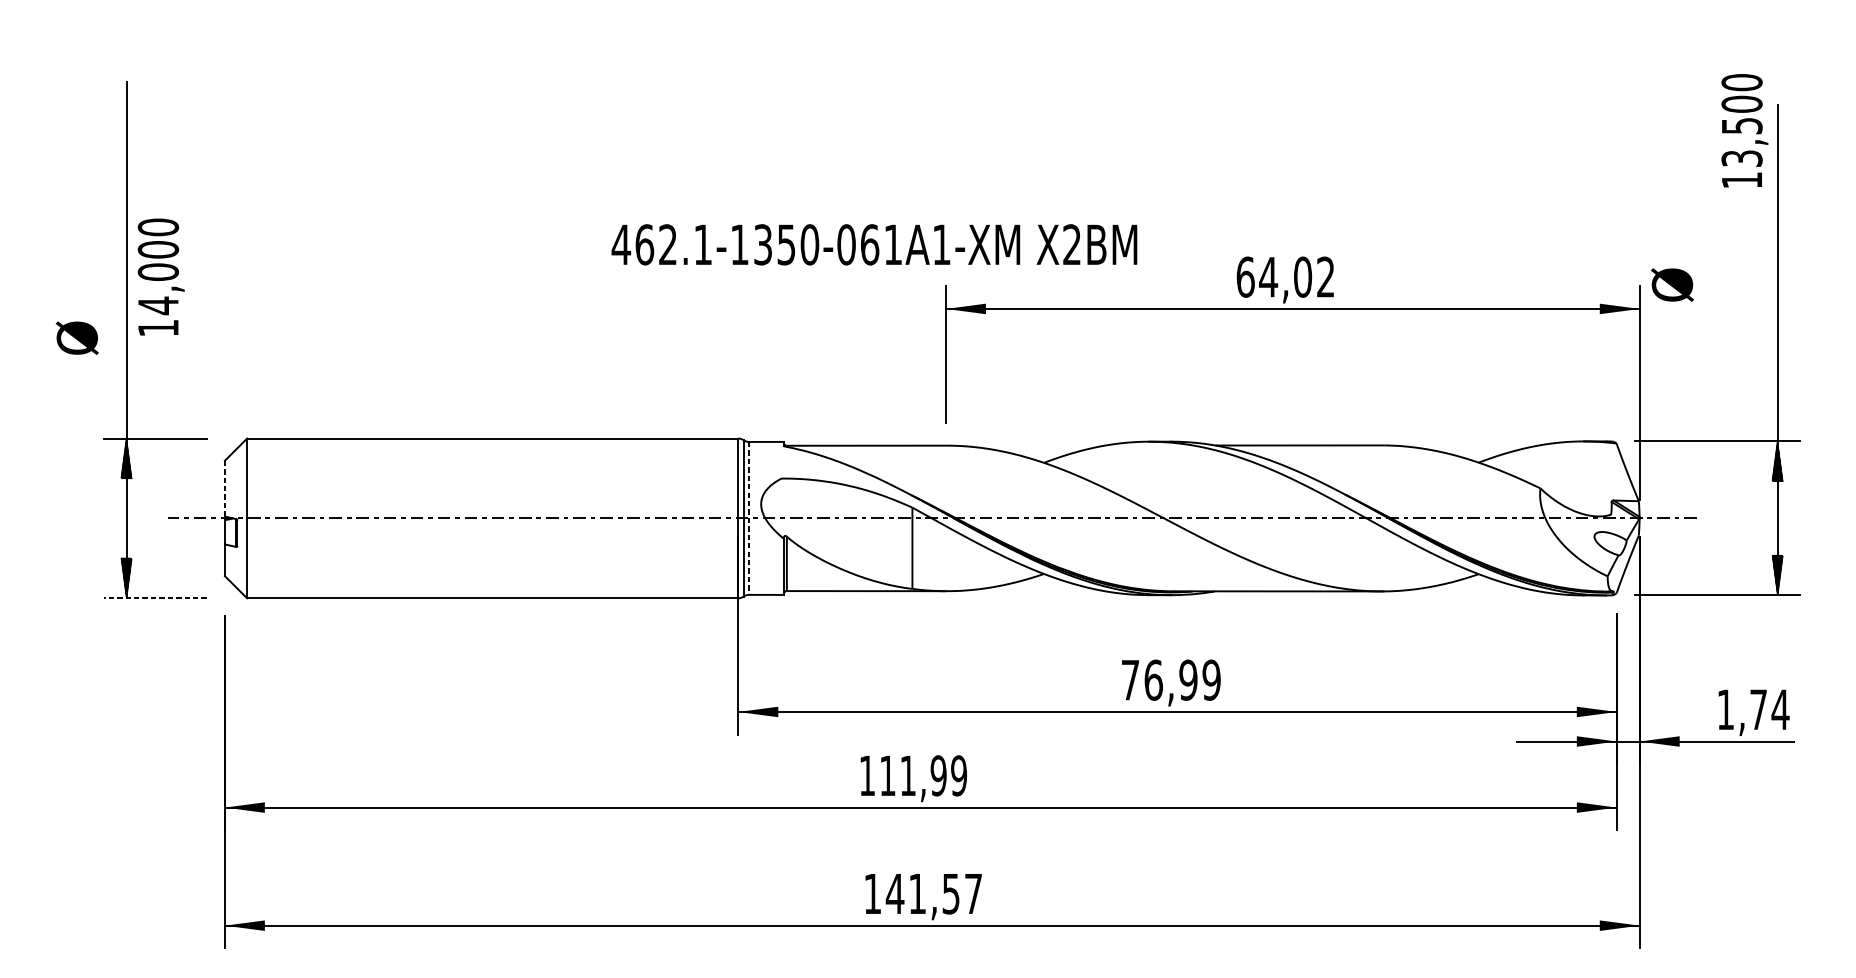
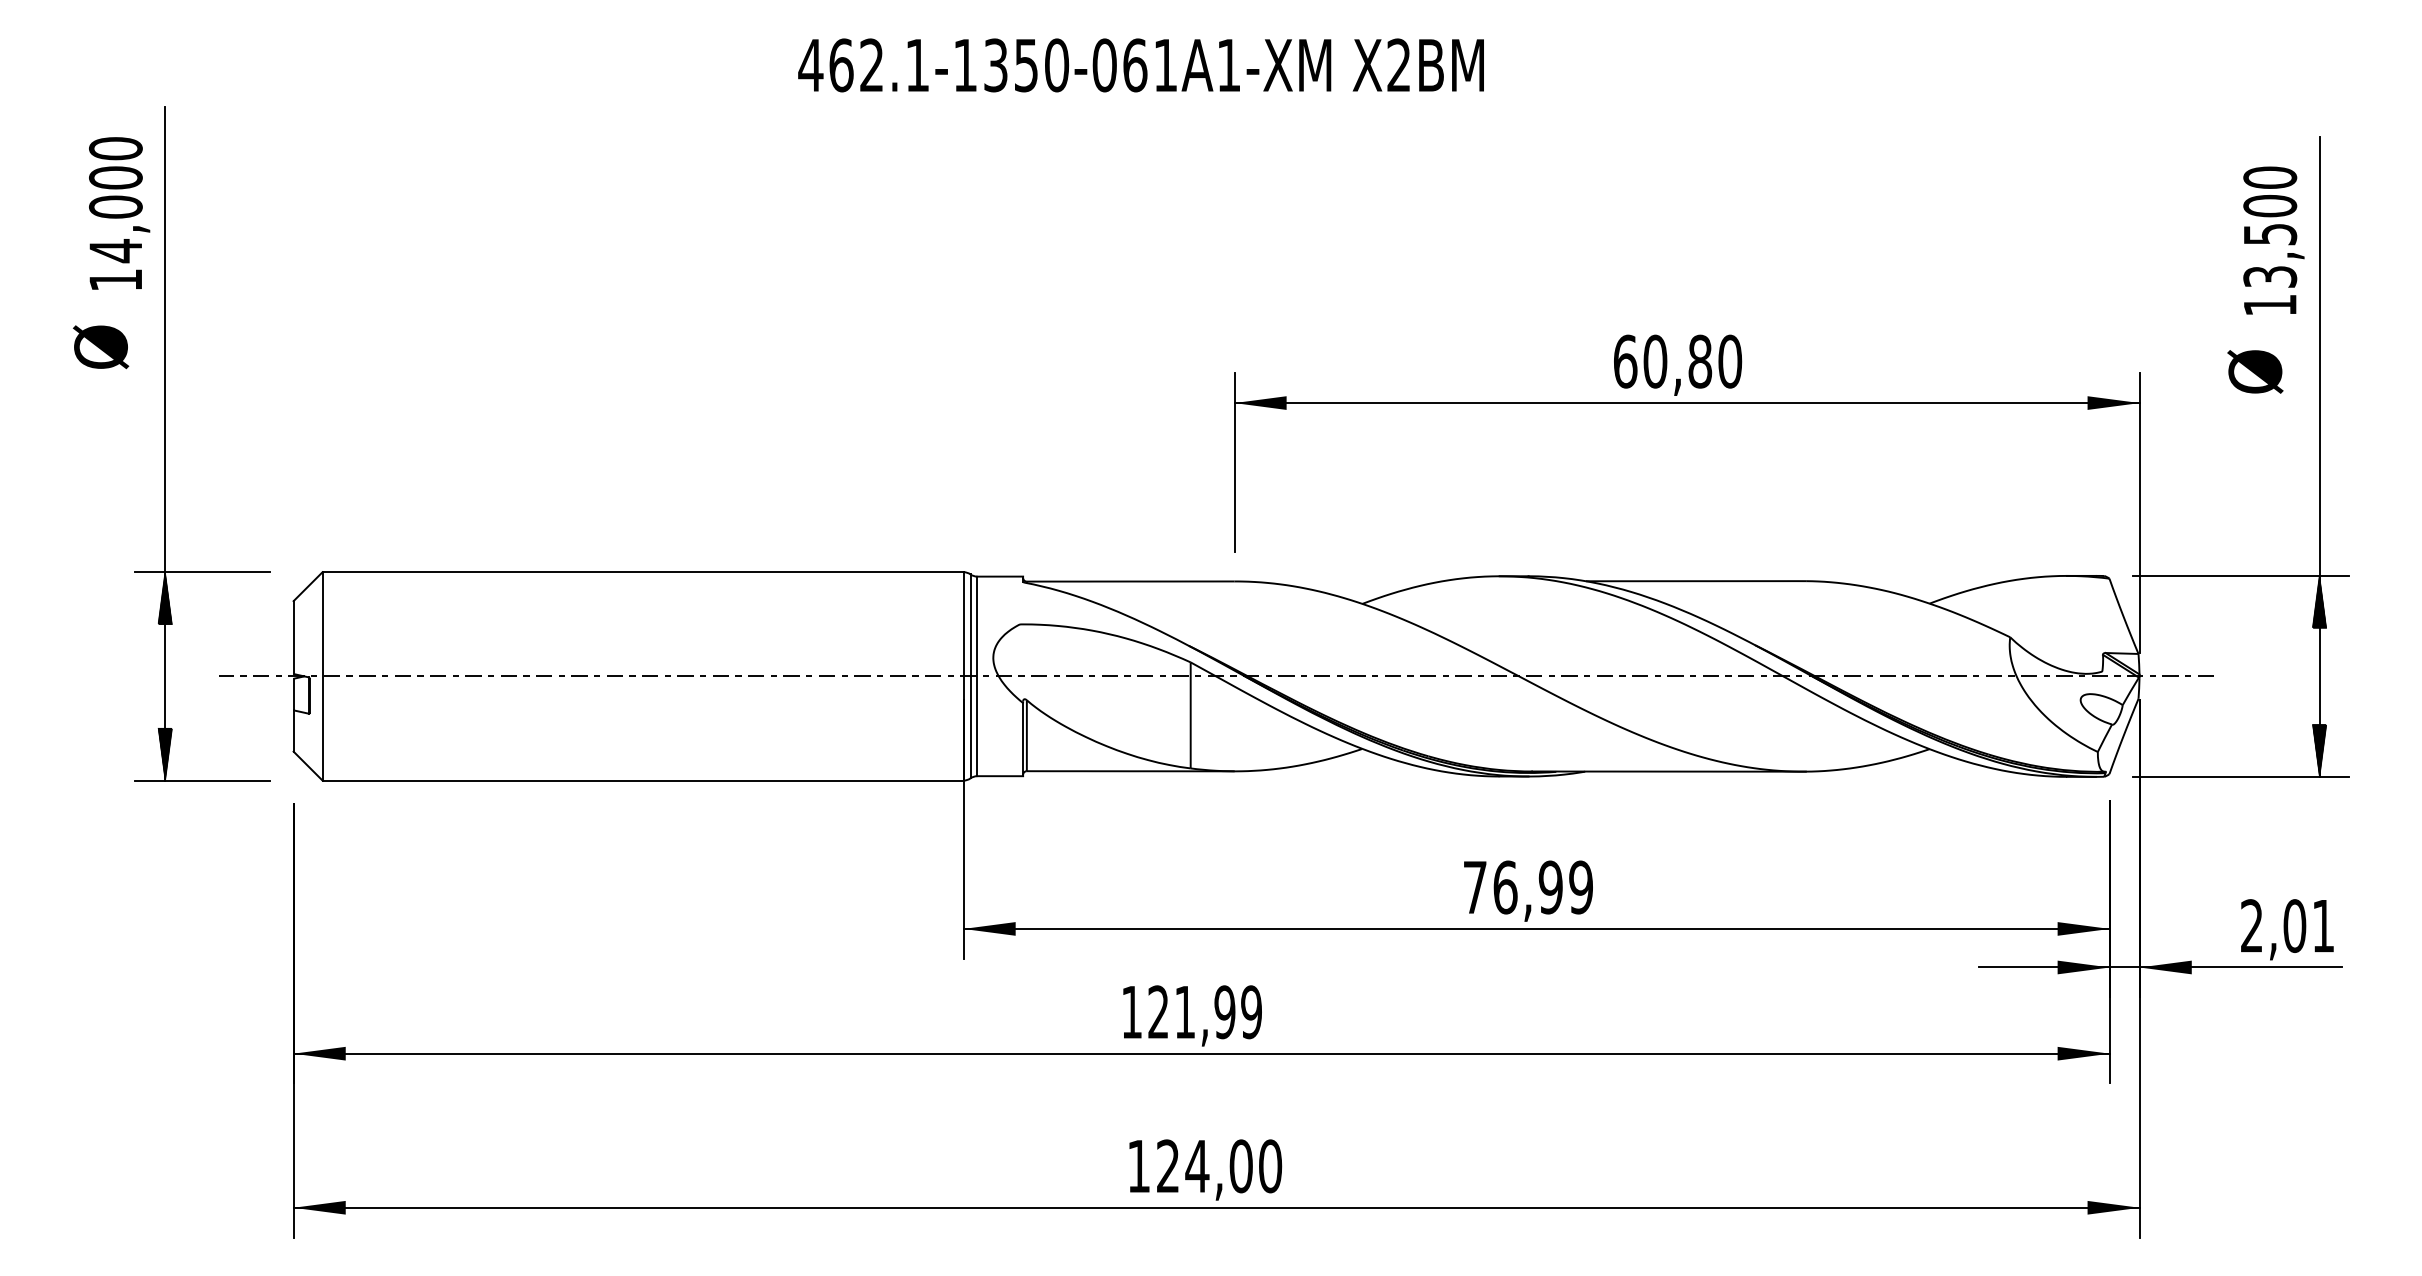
text: (1744, 130) -> (2273, 240), moved
text: (873, 244) -> (1140, 65), moved
text: (161, 277) -> (119, 213), moved
text: (1297, 277) -> (1692, 361), 64,02 -> 60,80
text: (1672, 284) -> (2255, 371), moved
text: (77, 338) -> (101, 347), moved
line: (224, 489) -> (293, 638), dashed -> solid
line: (749, 518) -> (977, 676), dashed -> solid
line: (155, 598) -> (202, 780), dashed -> solid
text: (1753, 709) -> (2288, 925), 1,74 -> 2,01
text: (887, 775) -> (1158, 1011), 111,99 -> 121,99
text: (934, 894) -> (1219, 1166), 141,57 -> 124,00

